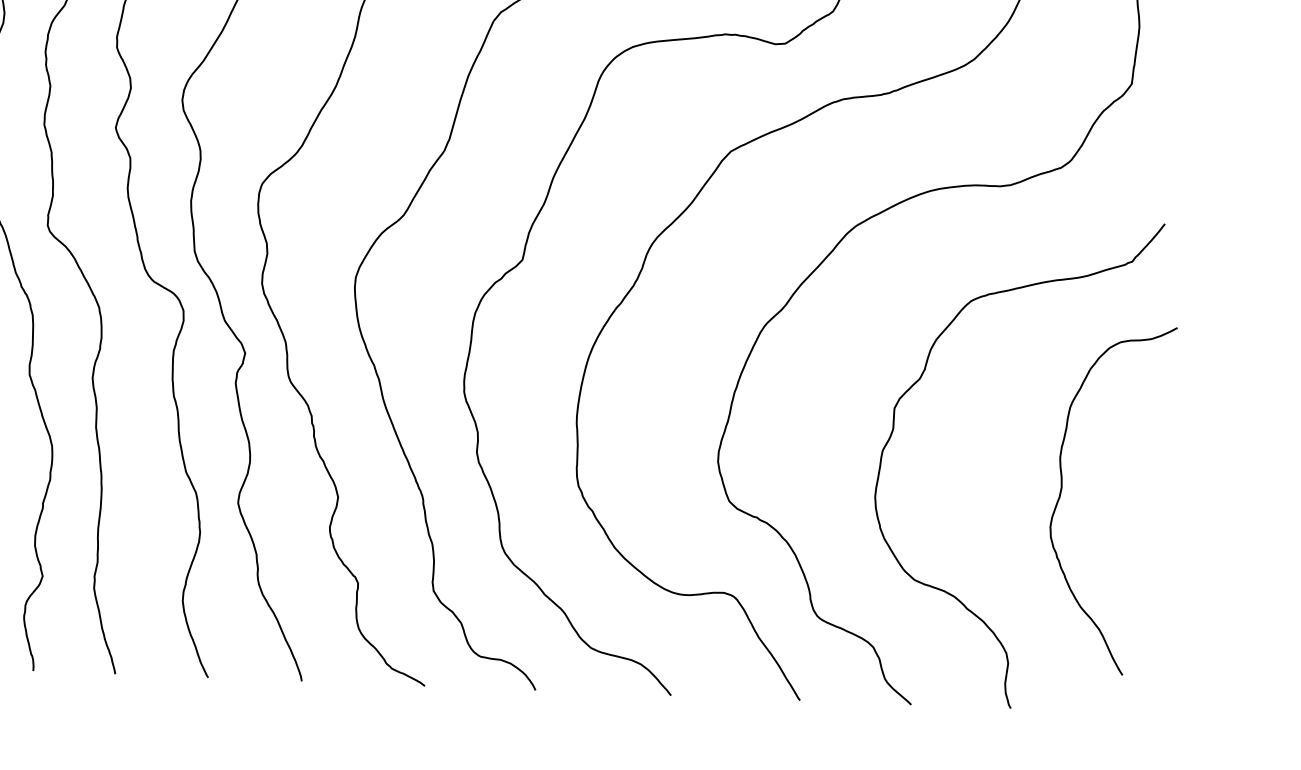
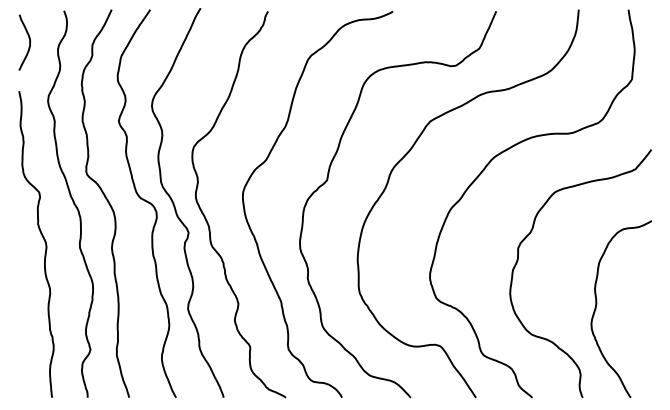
curve: (1063, 488) -> (597, 304), moved

